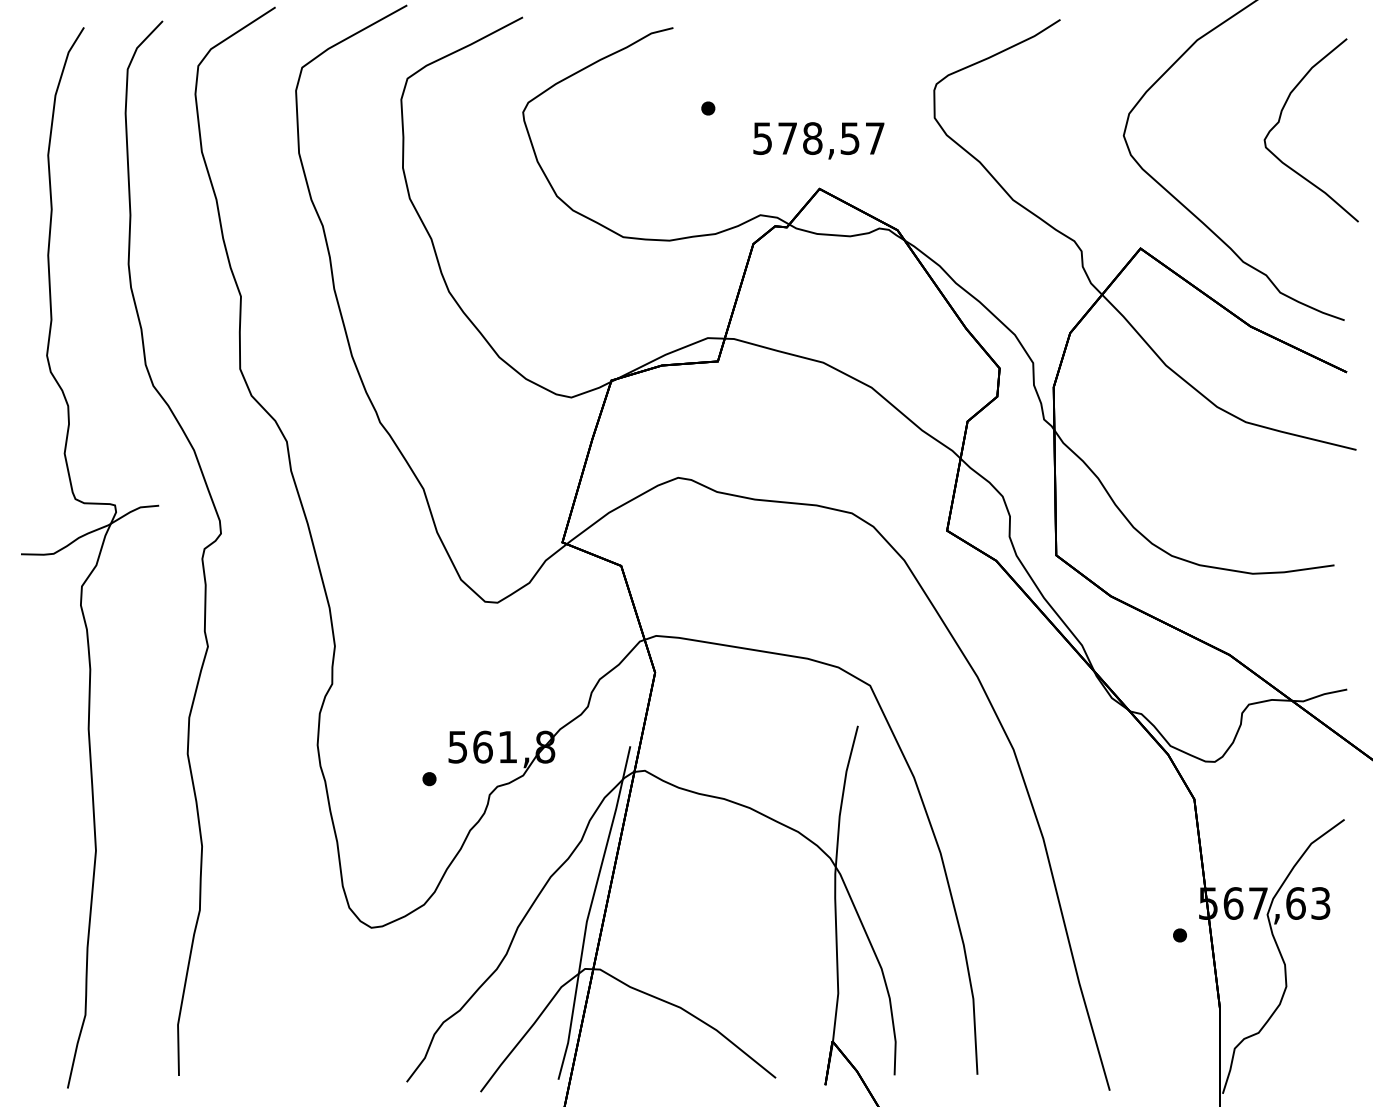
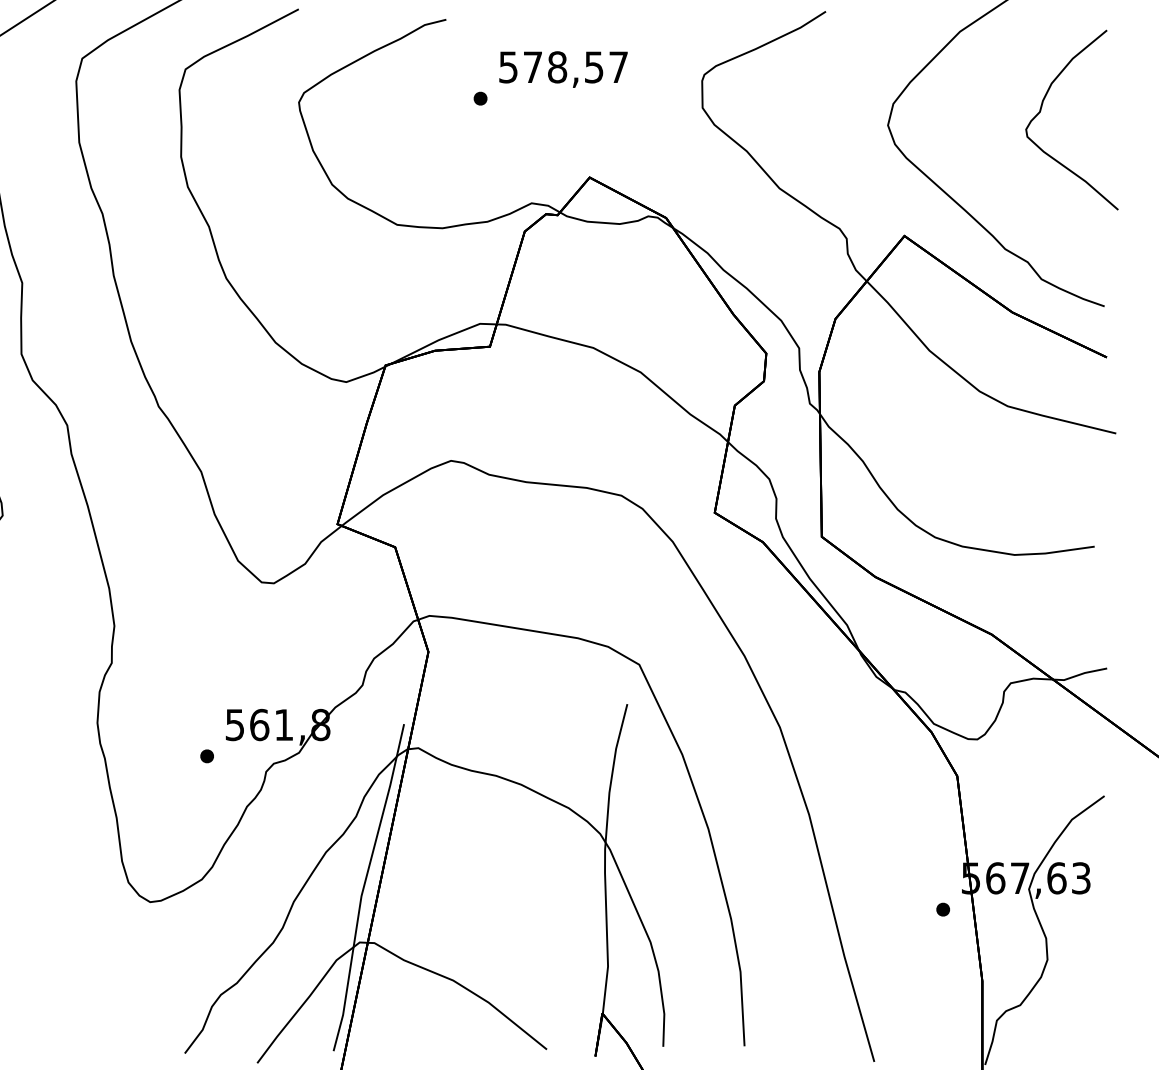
text: (818, 140) -> (563, 69), moved

